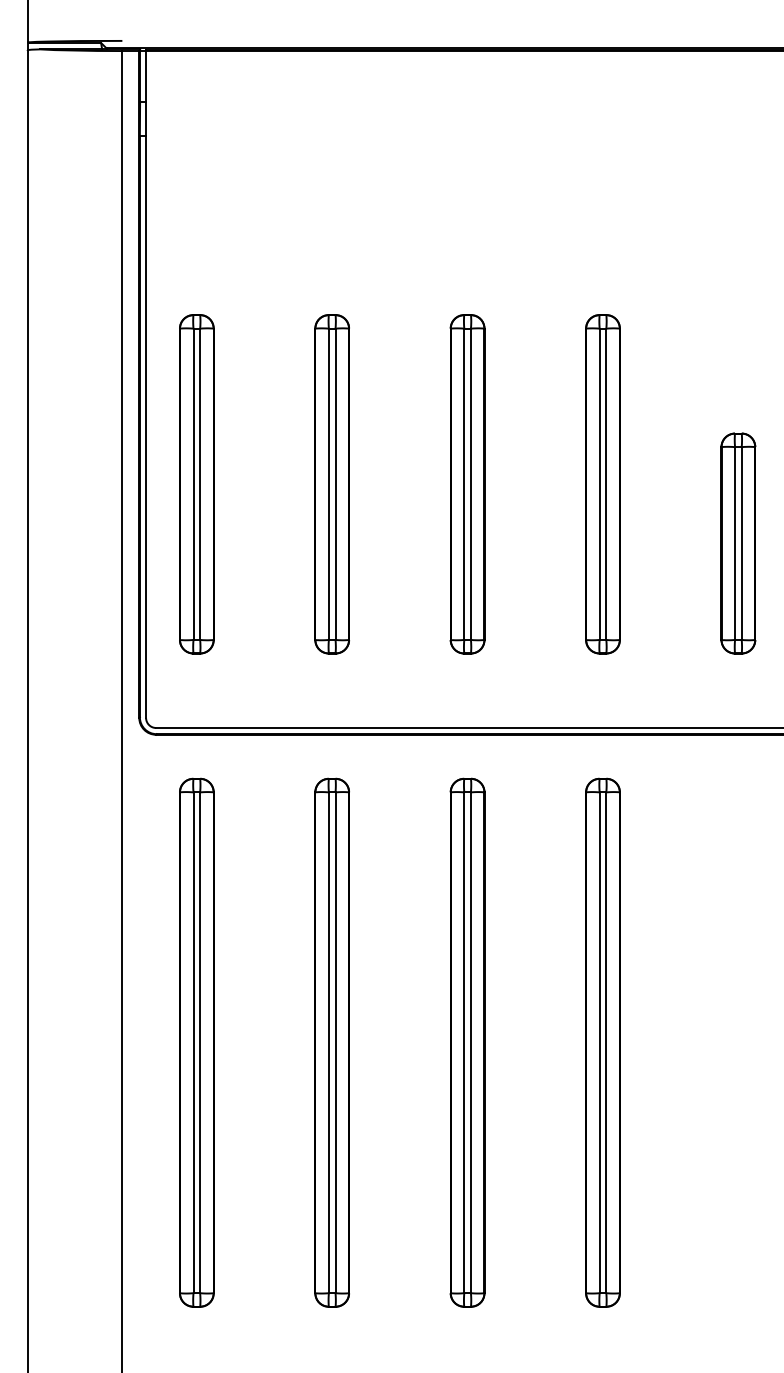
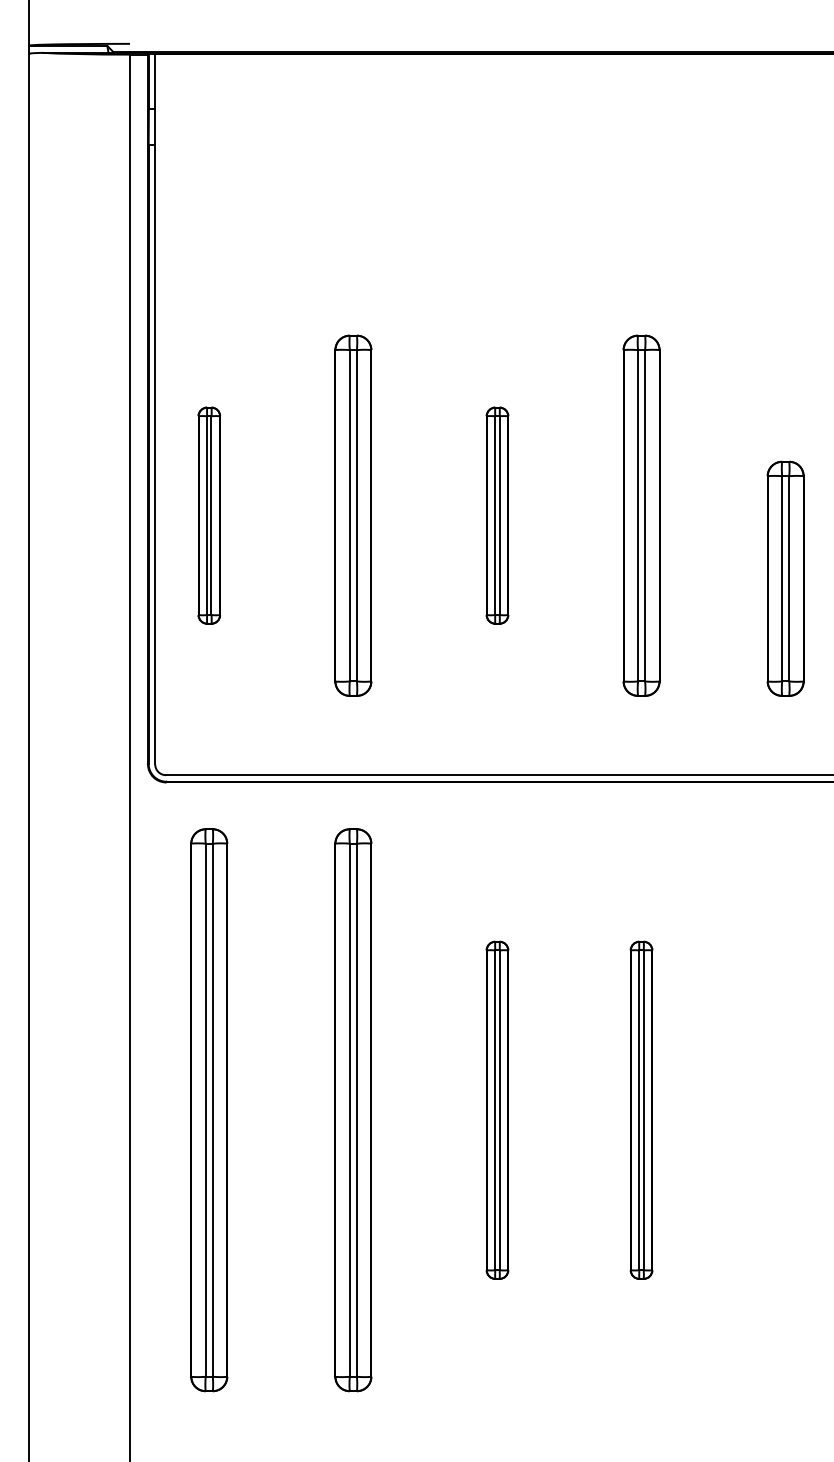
part: (197, 484) -> (209, 515), size x0.6
part: (467, 484) -> (497, 515), size x0.6
part: (467, 1043) -> (497, 1110), size x0.6
part: (602, 1043) -> (641, 1110), size x0.6

